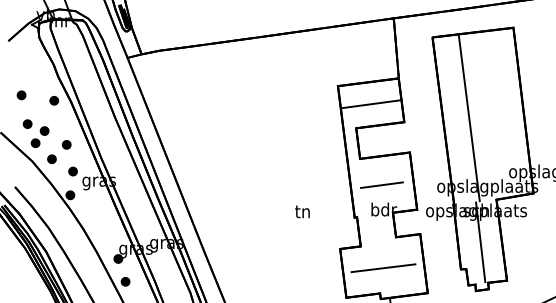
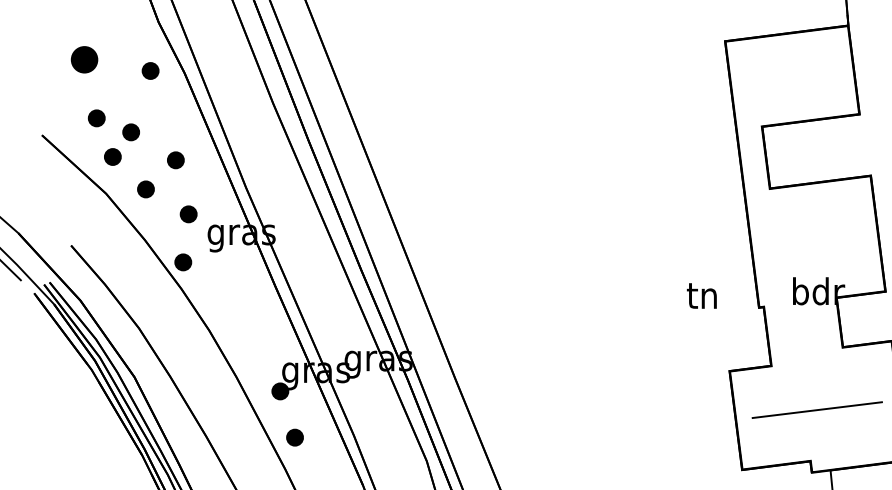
part: (21, 95) -> (84, 60), size x1.6
line: (370, 104) -> (791, 78), removed
line: (381, 184) -> (813, 240), removed
text: (302, 211) -> (701, 295), moved

